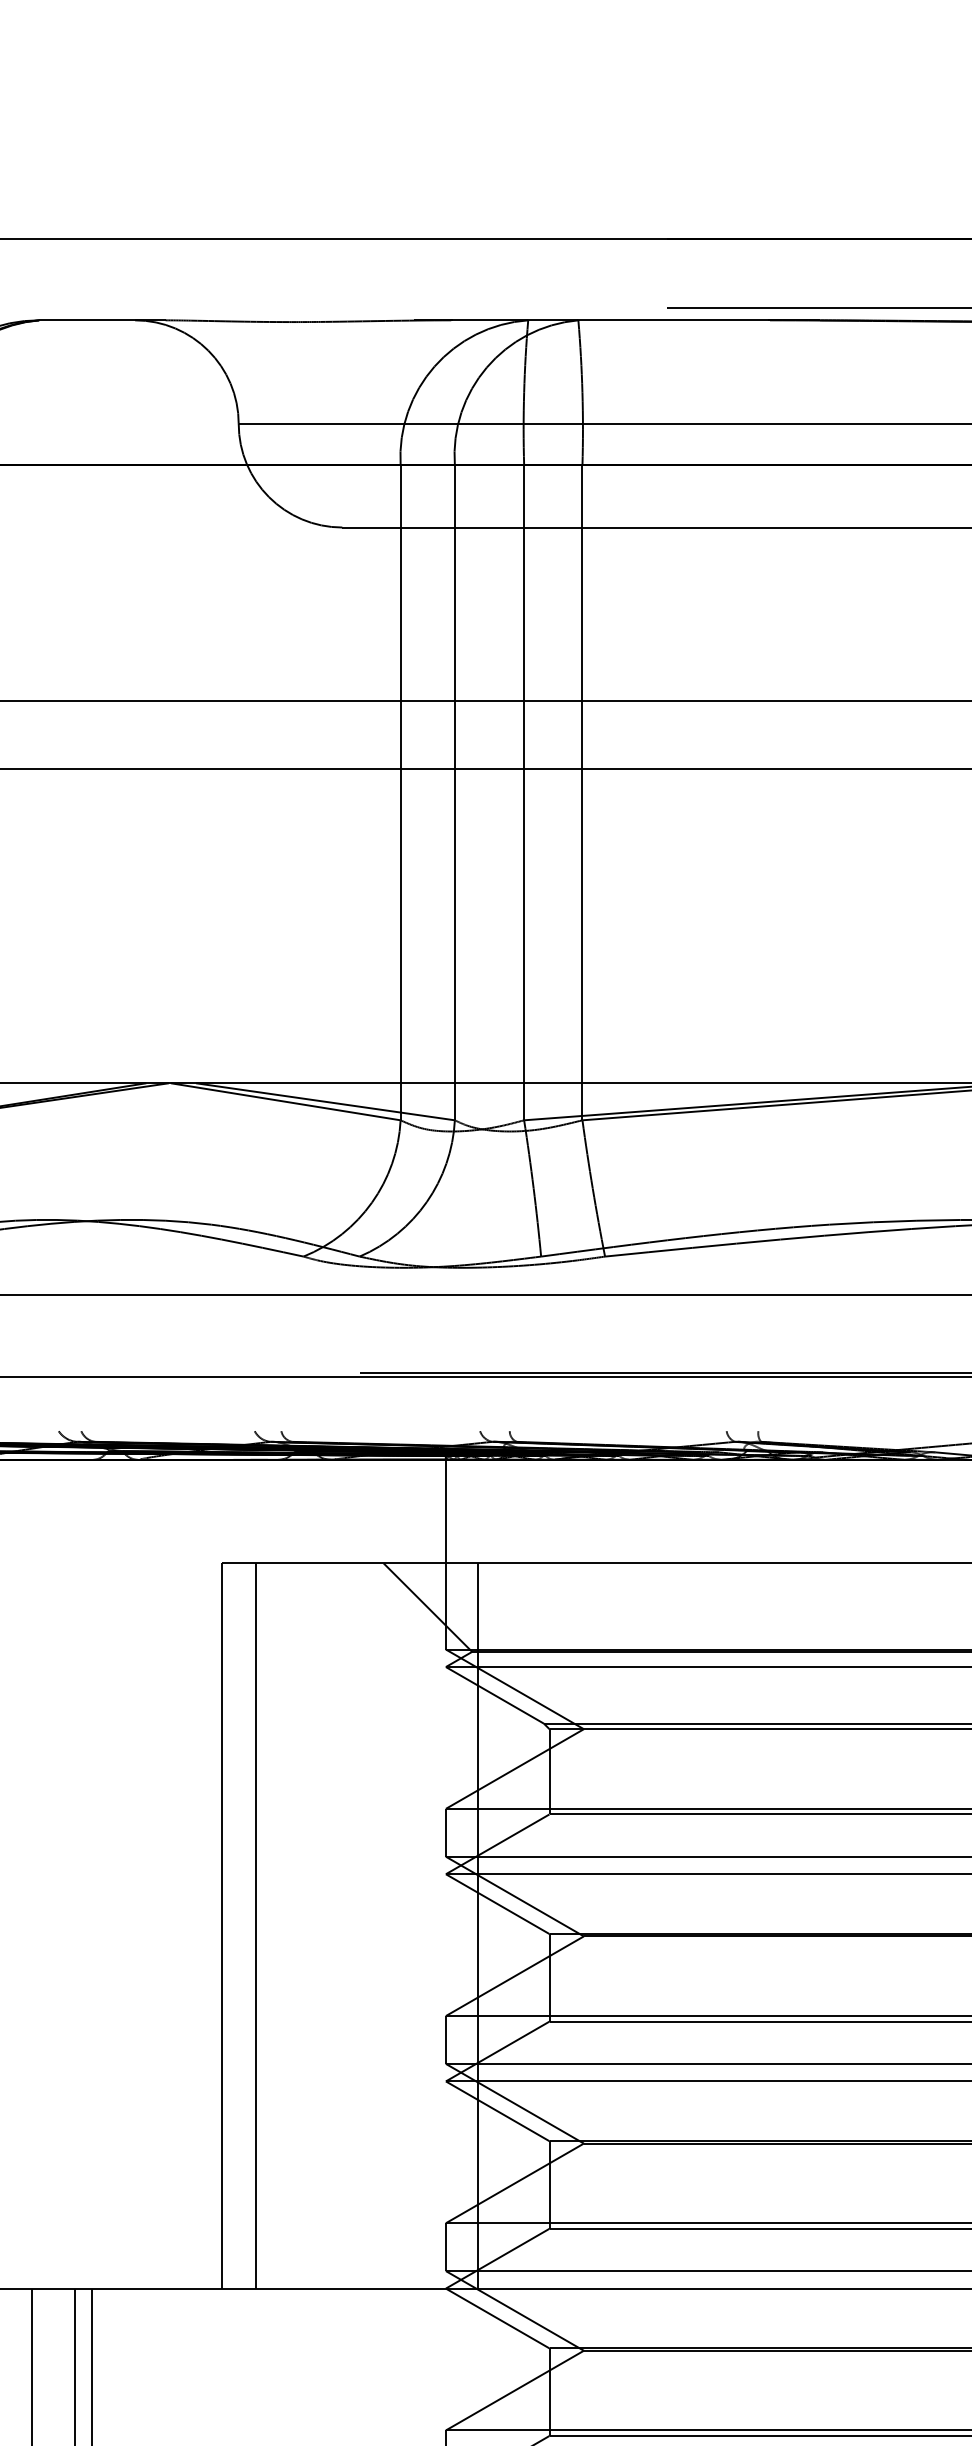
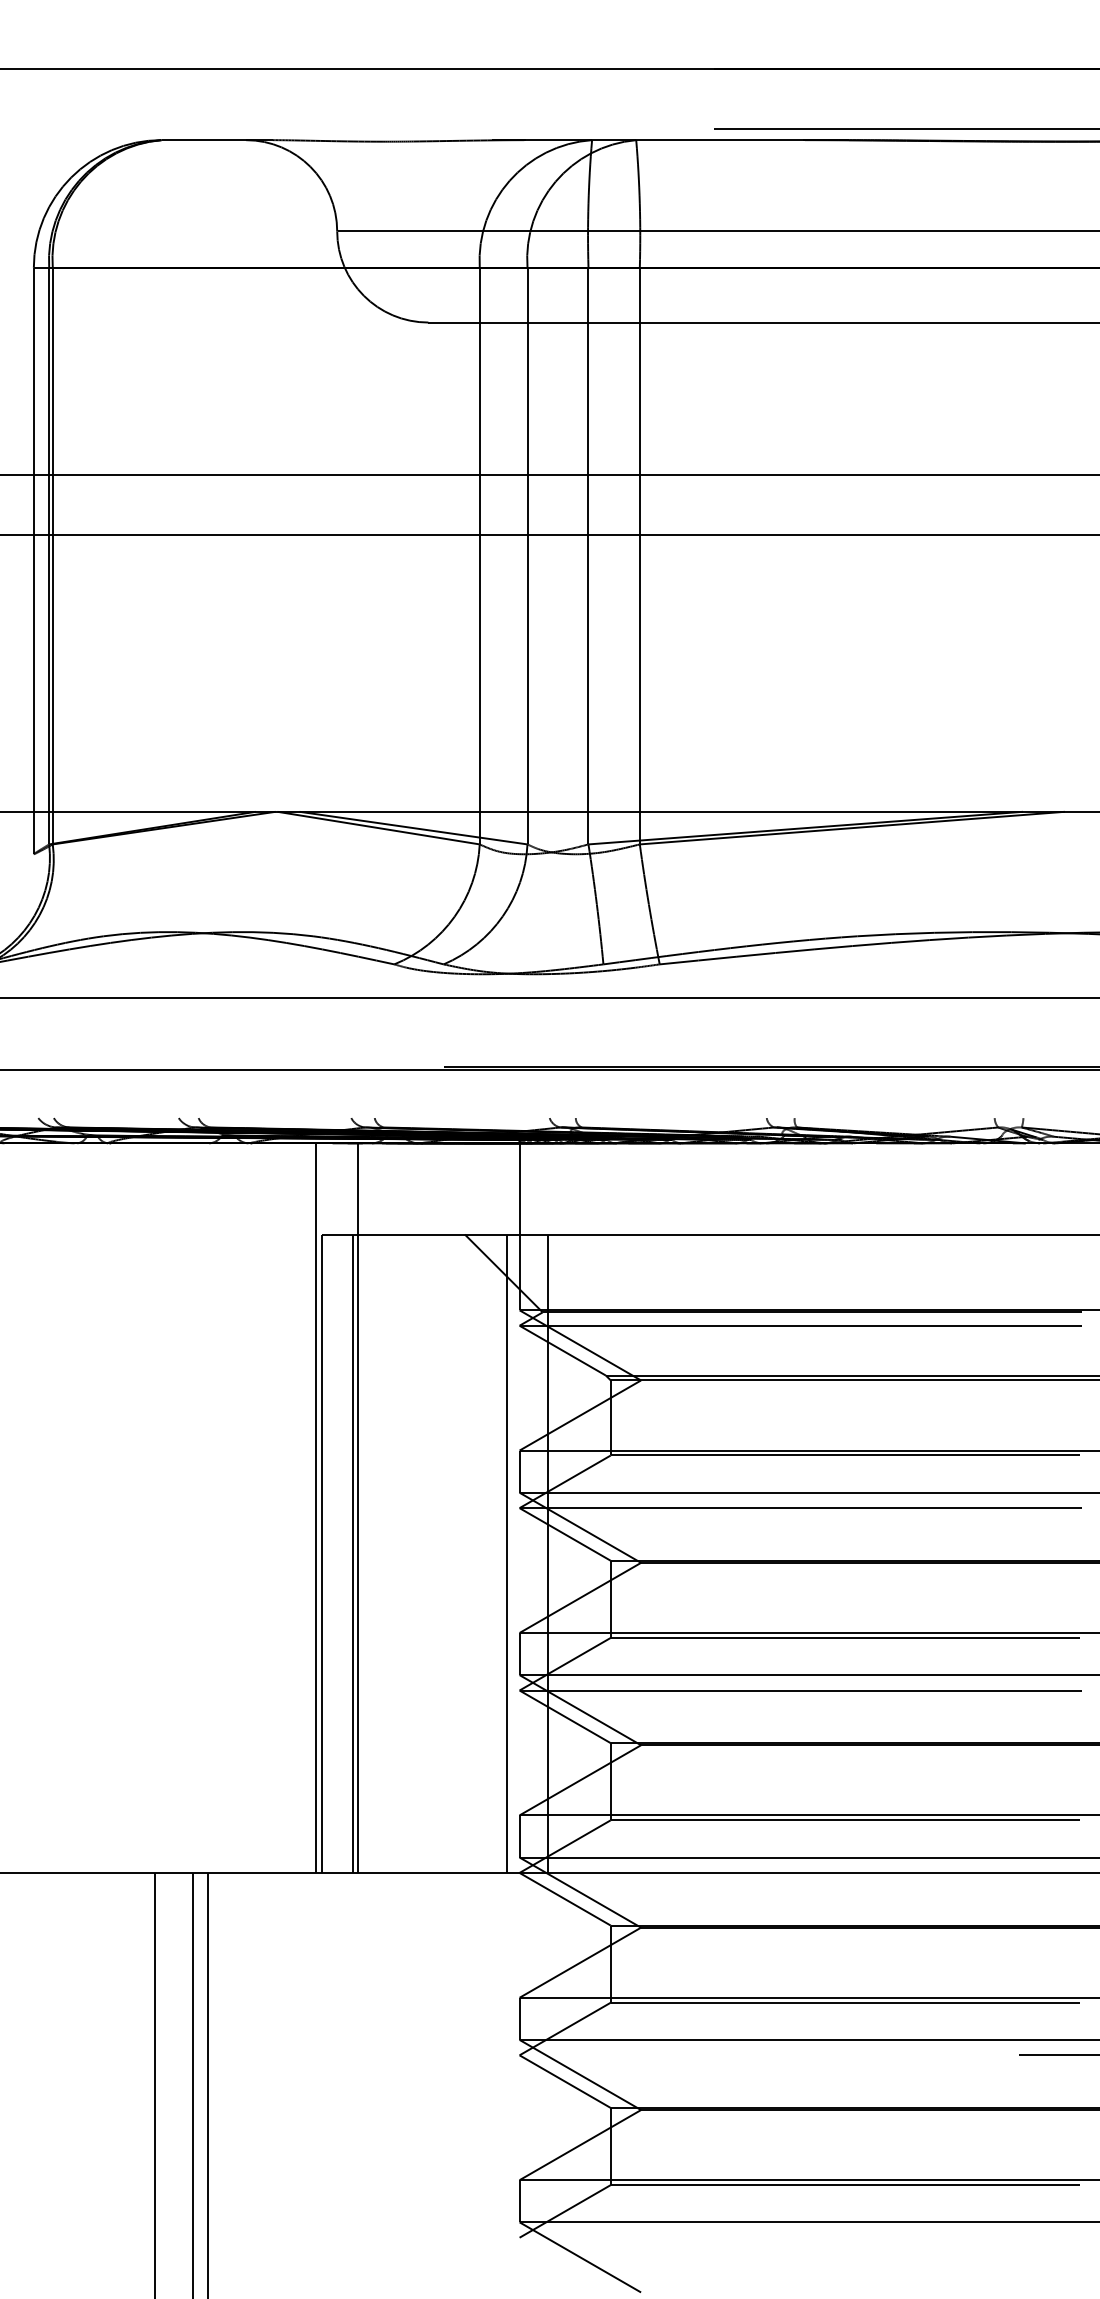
line: (215, 1873) -> (316, 1507), added
line: (262, 1873) -> (358, 1507), added
line: (431, 1925) -> (506, 1553), added

